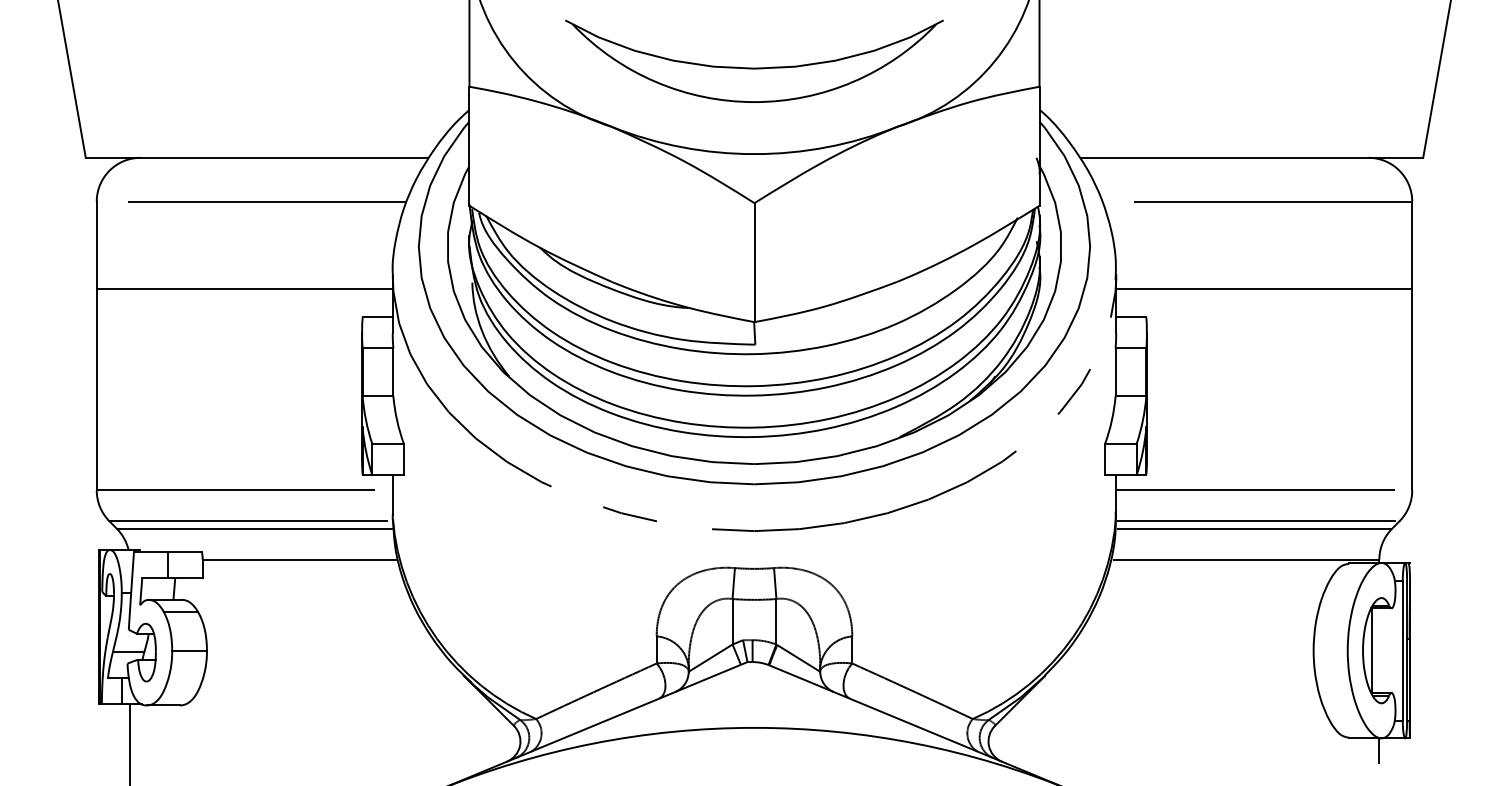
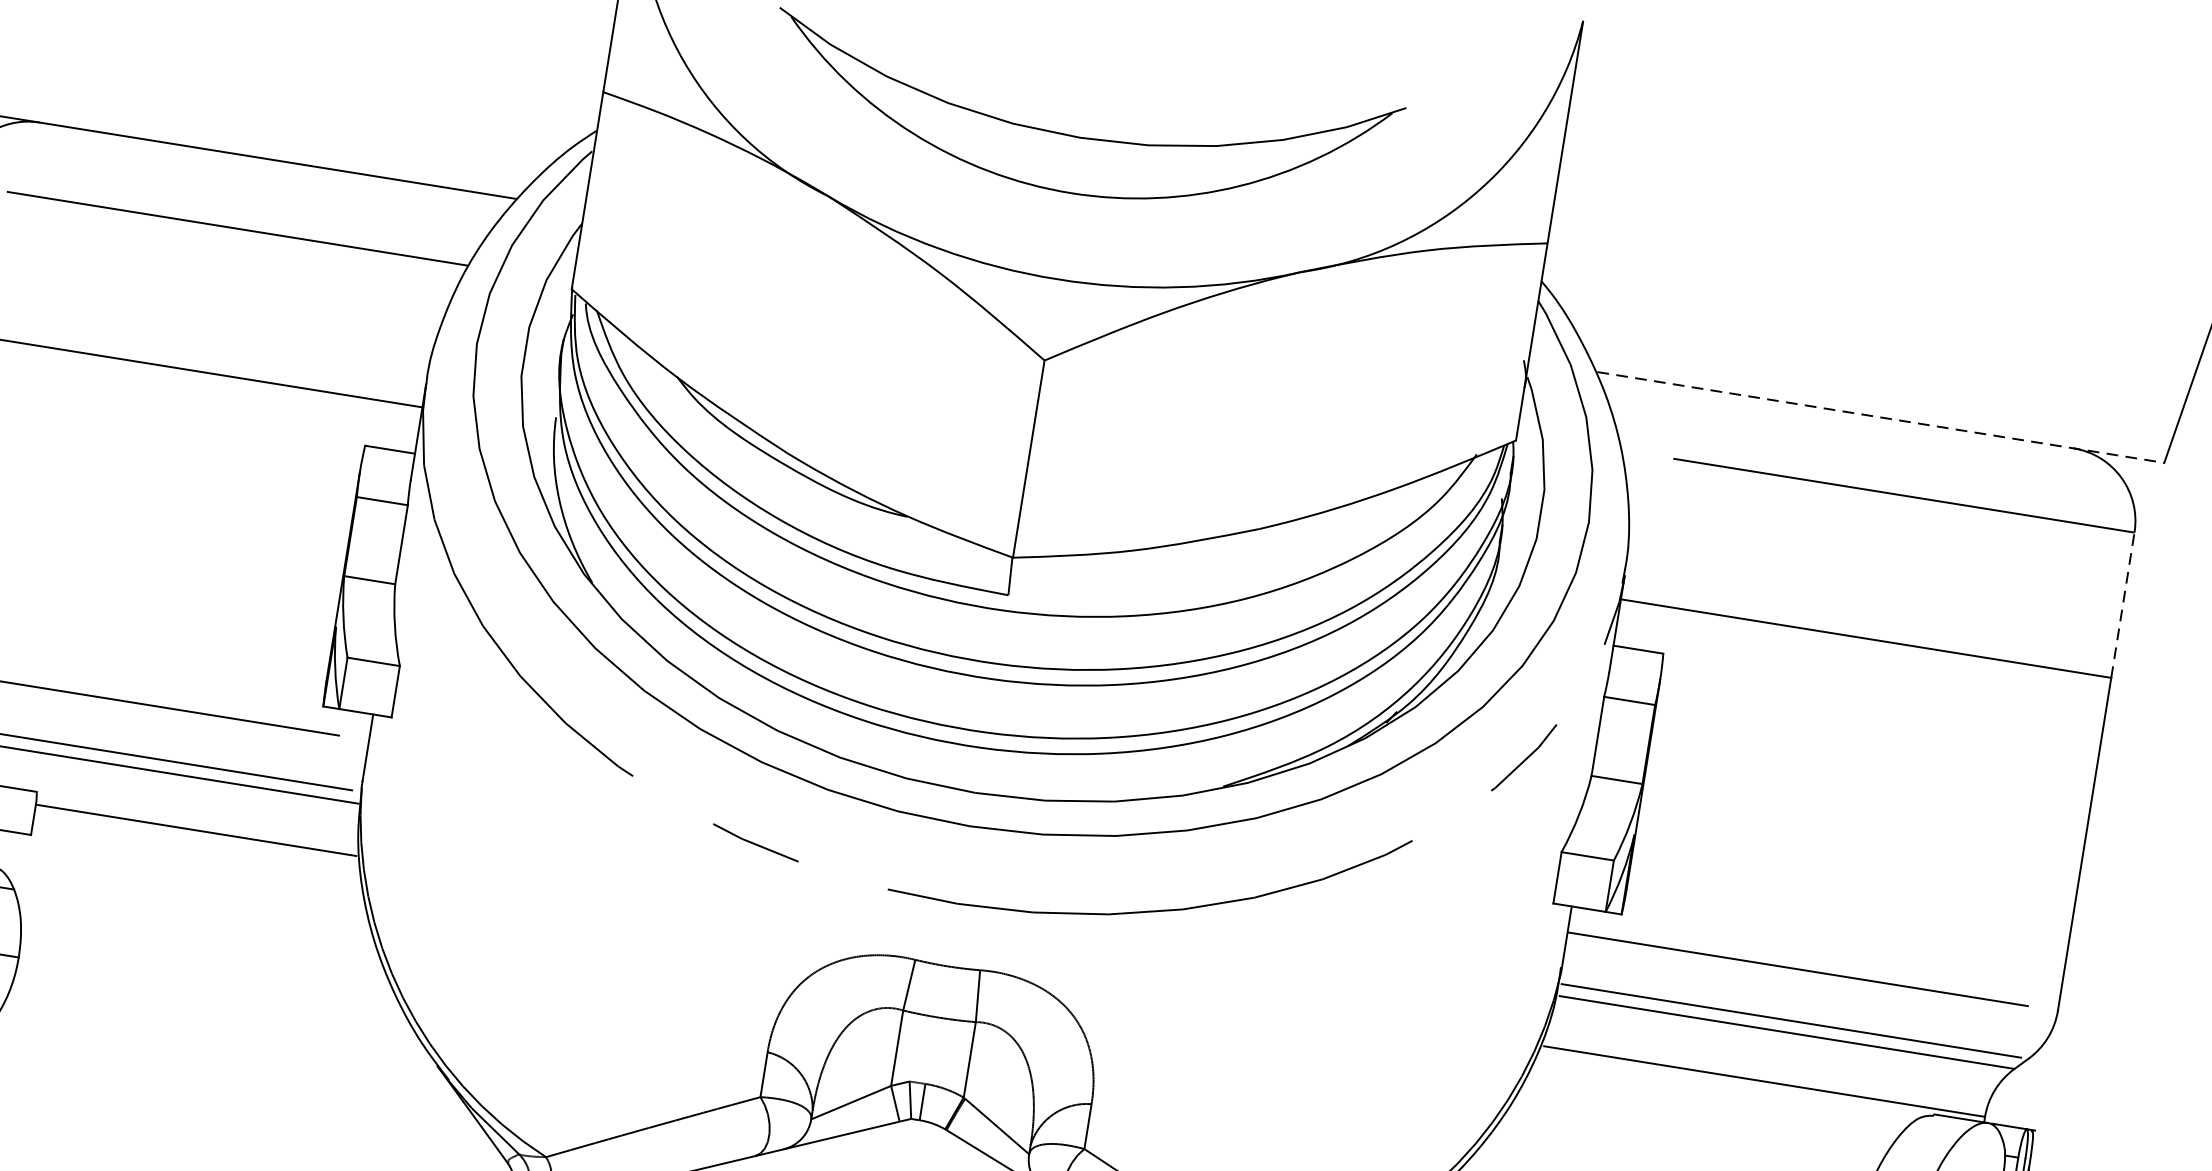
line: (1252, 157) -> (1881, 417), solid -> dashed
line: (1412, 245) -> (2123, 605), solid -> dashed

